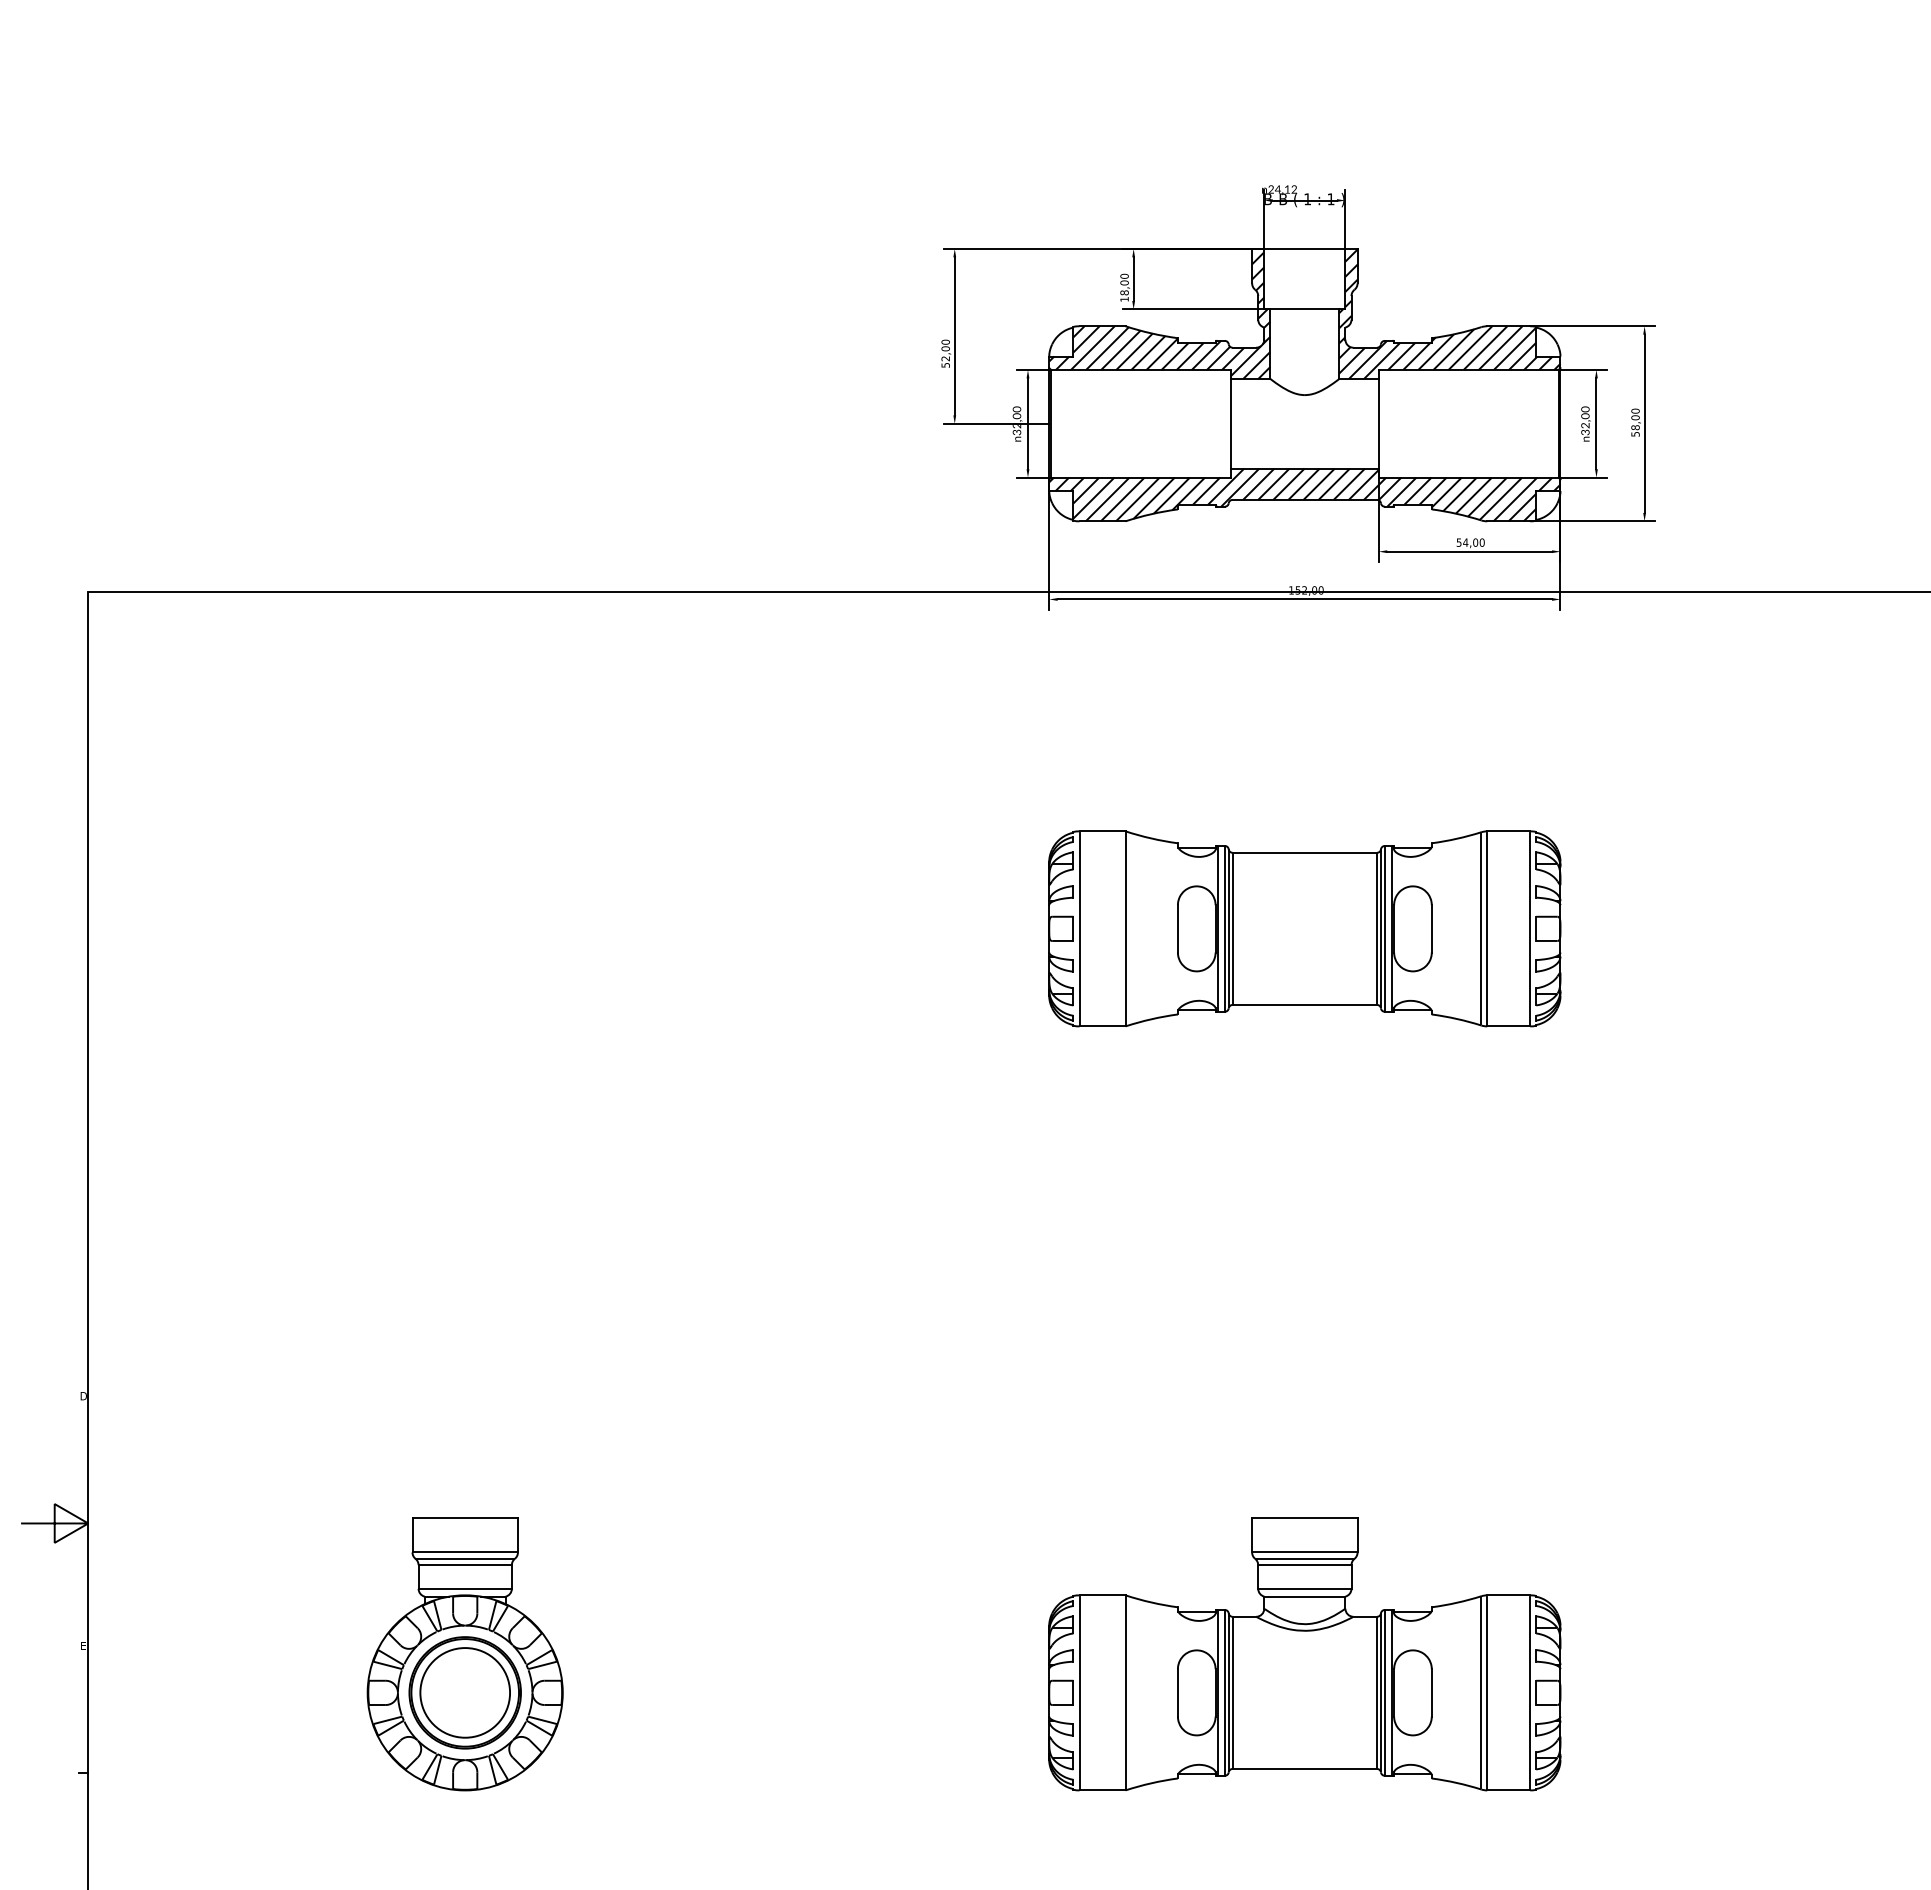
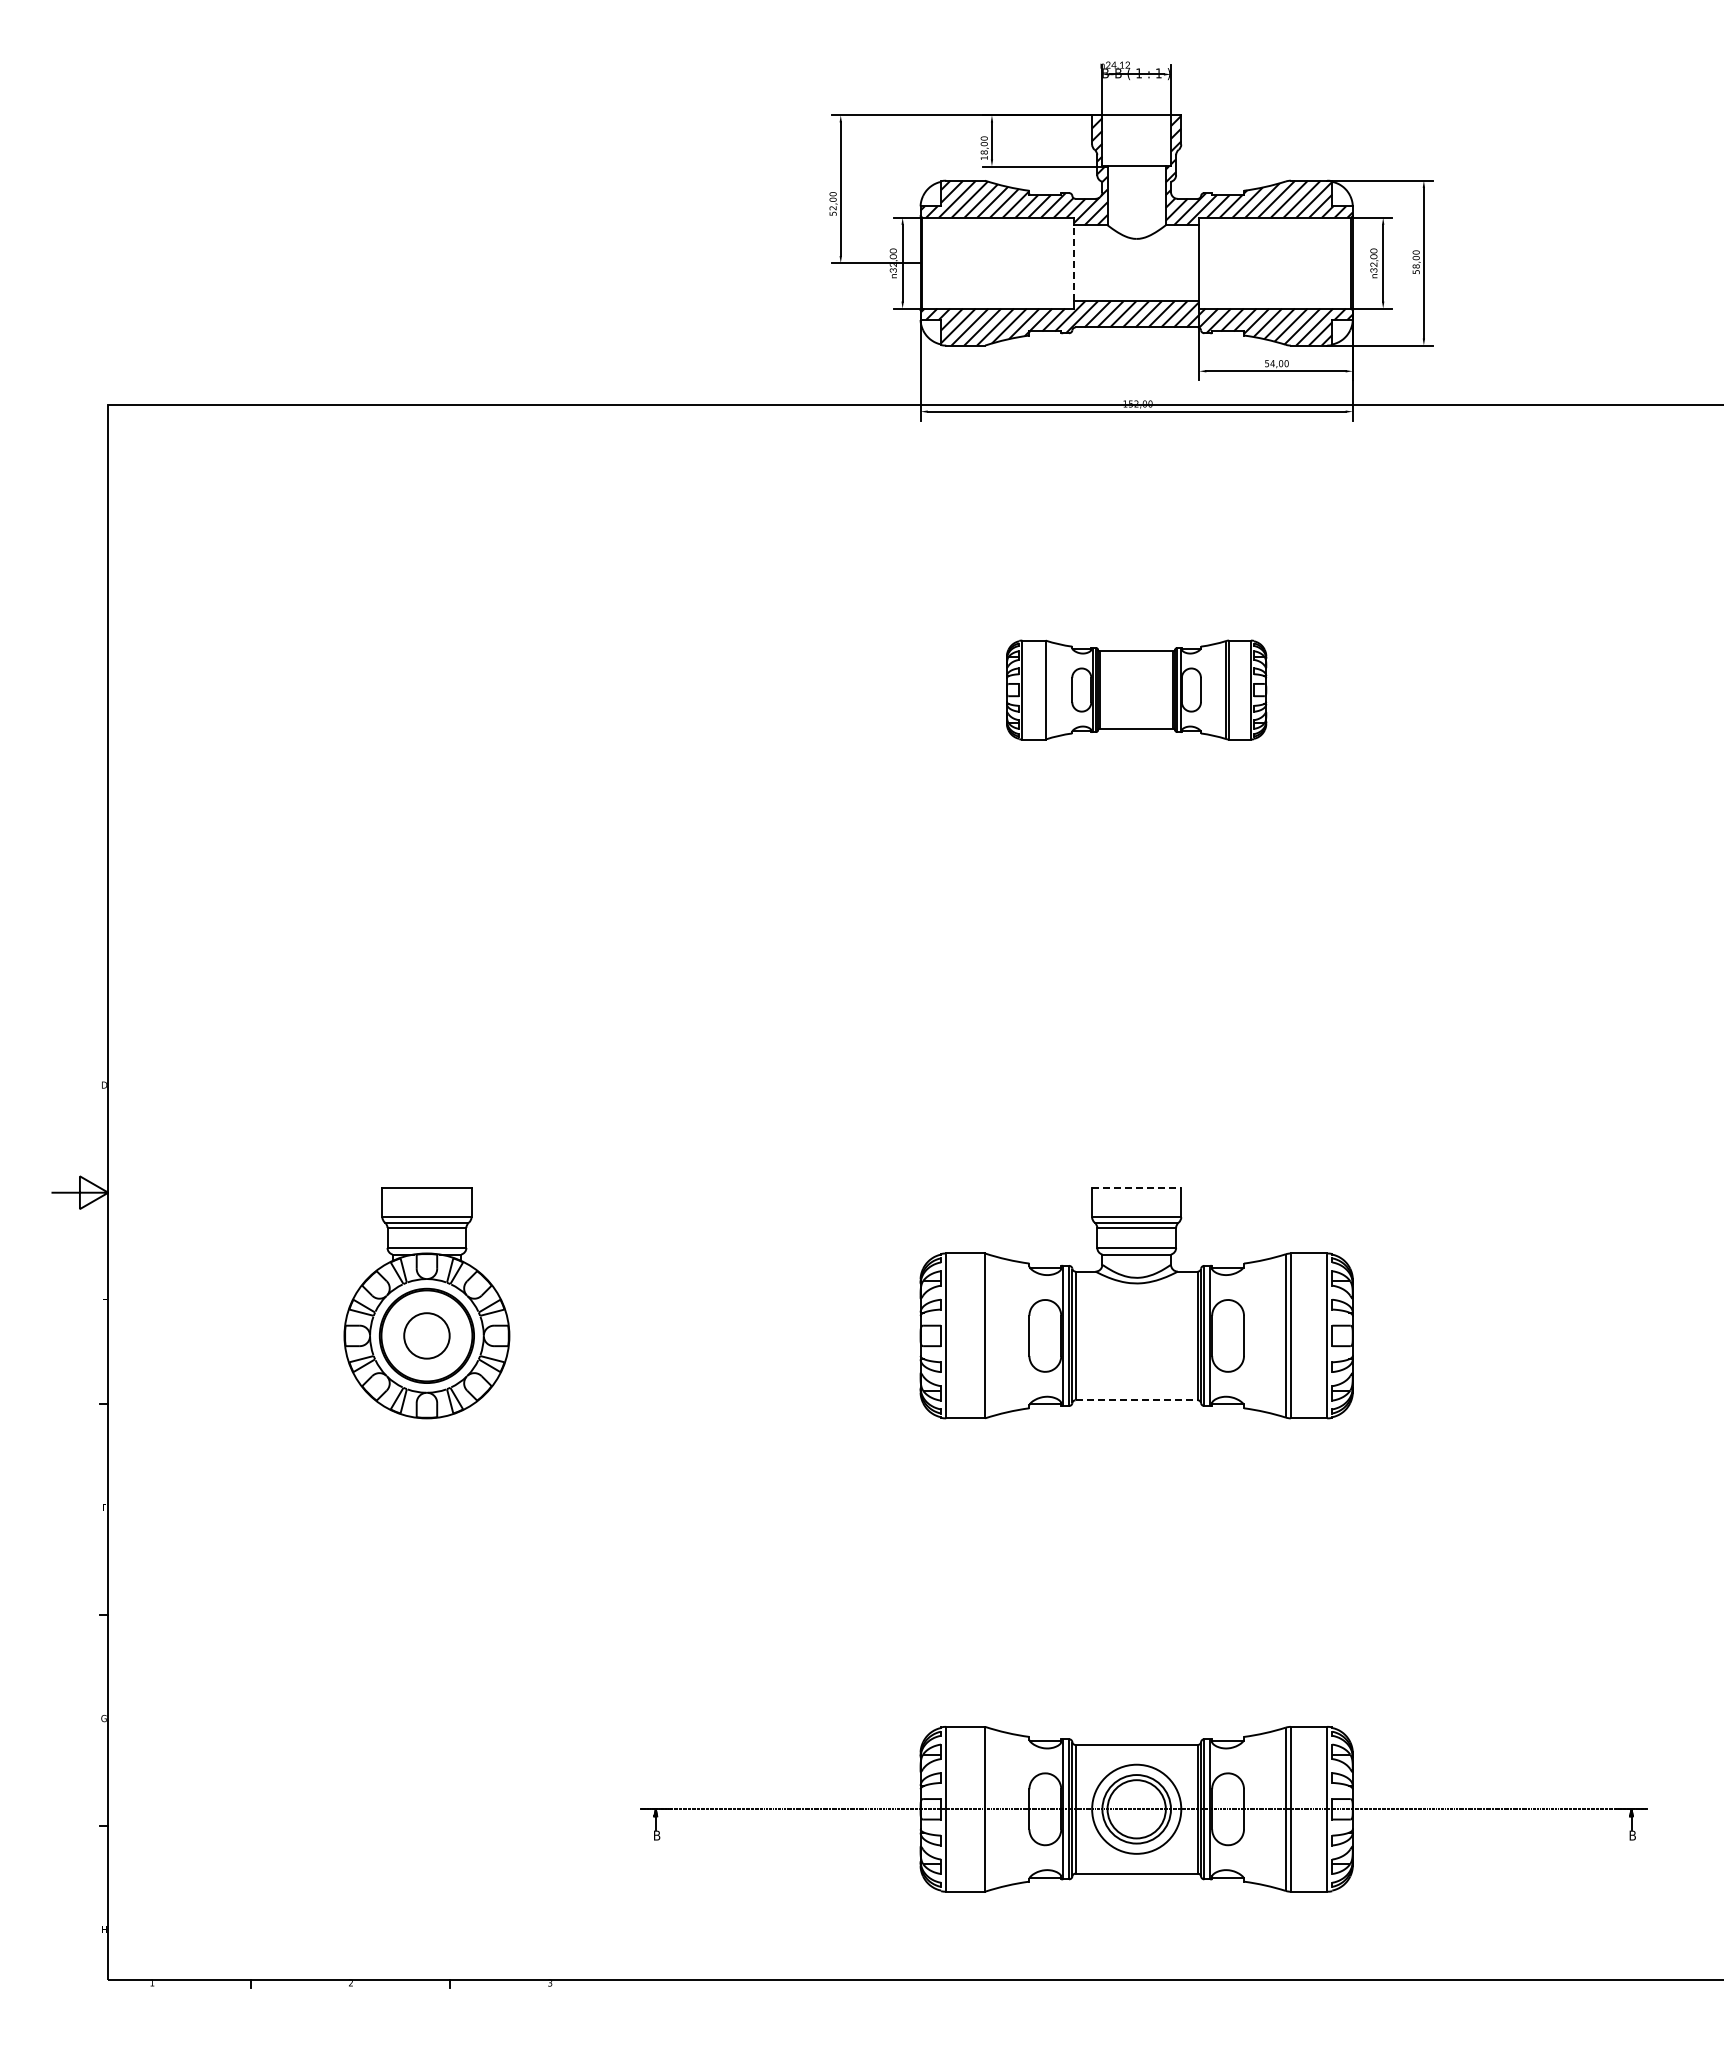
line: (1231, 424) -> (1074, 263), solid -> dashed
part: (1304, 928) -> (1136, 689), size x0.6
line: (1304, 1518) -> (1136, 1188), solid -> dashed
circle: (464, 1692) -> (426, 1335), size x0.6
line: (1305, 1769) -> (1137, 1400), solid -> dashed

